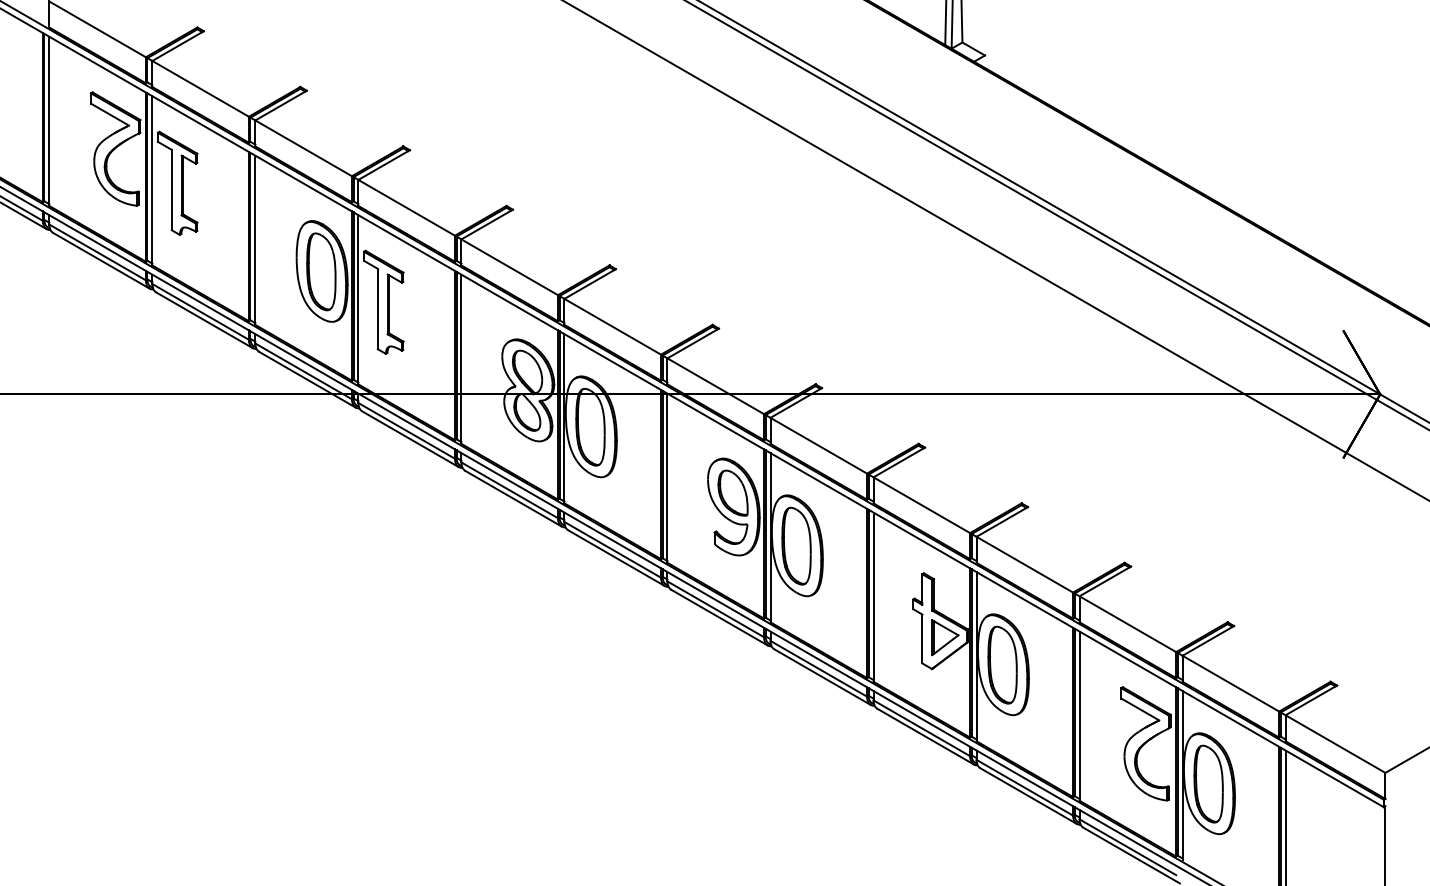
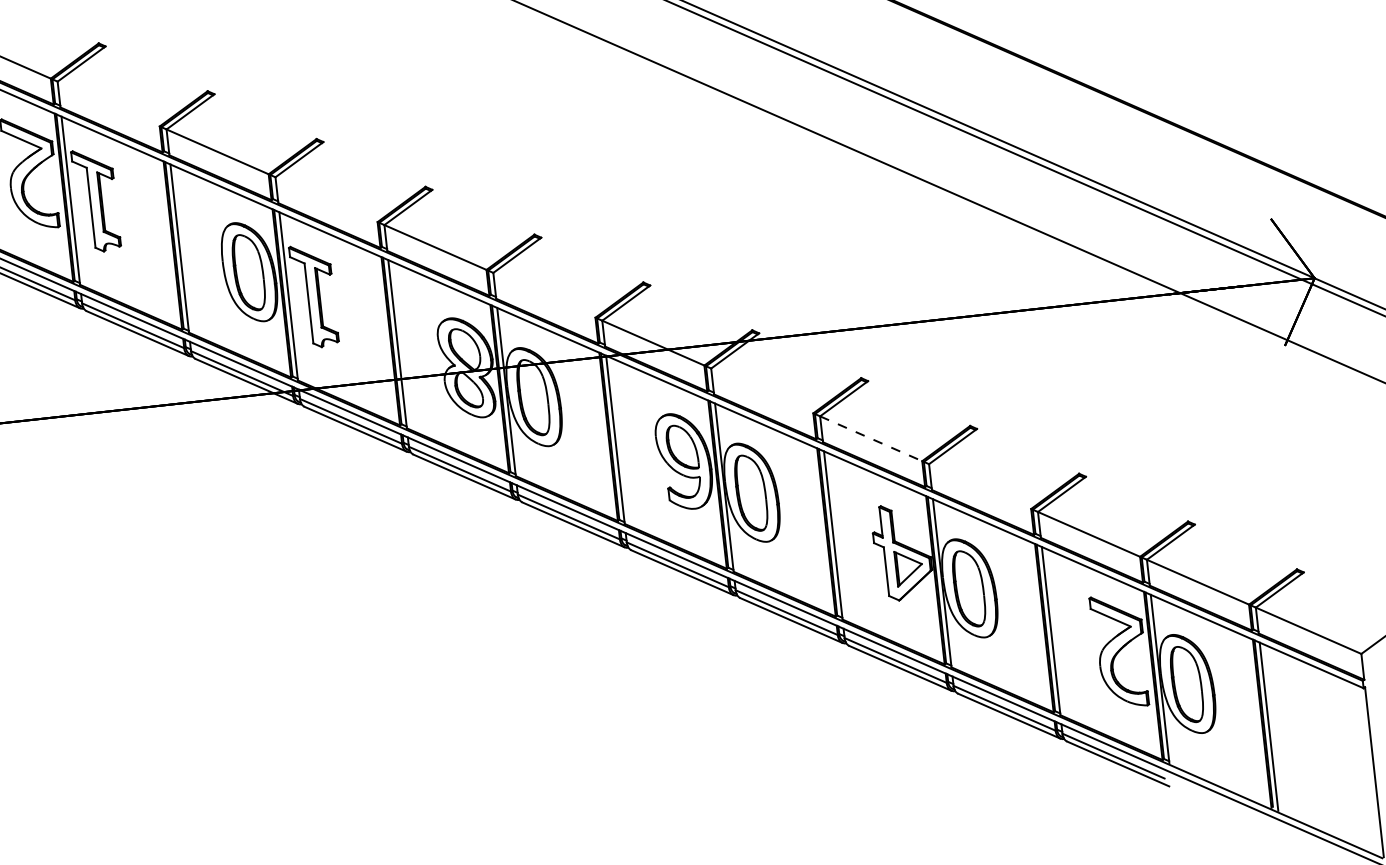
line: (200, 88) -> (108, 103), removed
line: (406, 207) -> (326, 199), removed
line: (612, 326) -> (544, 295), removed
line: (818, 445) -> (761, 390), removed
line: (921, 505) -> (870, 439), solid -> dashed
line: (1024, 564) -> (979, 486), removed

